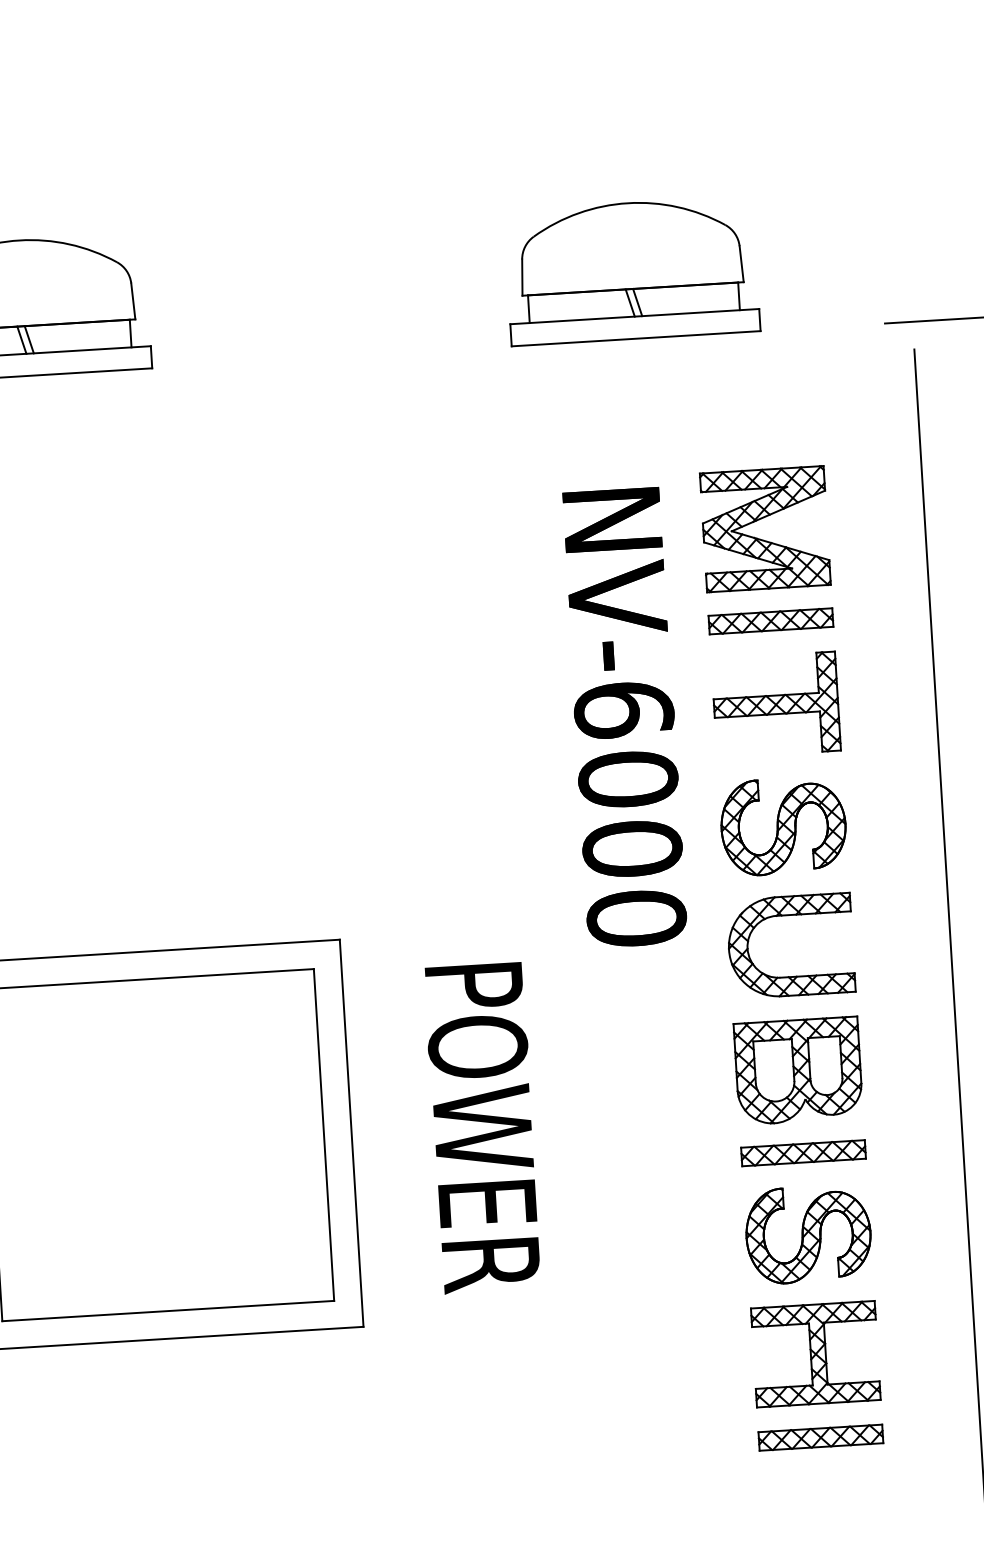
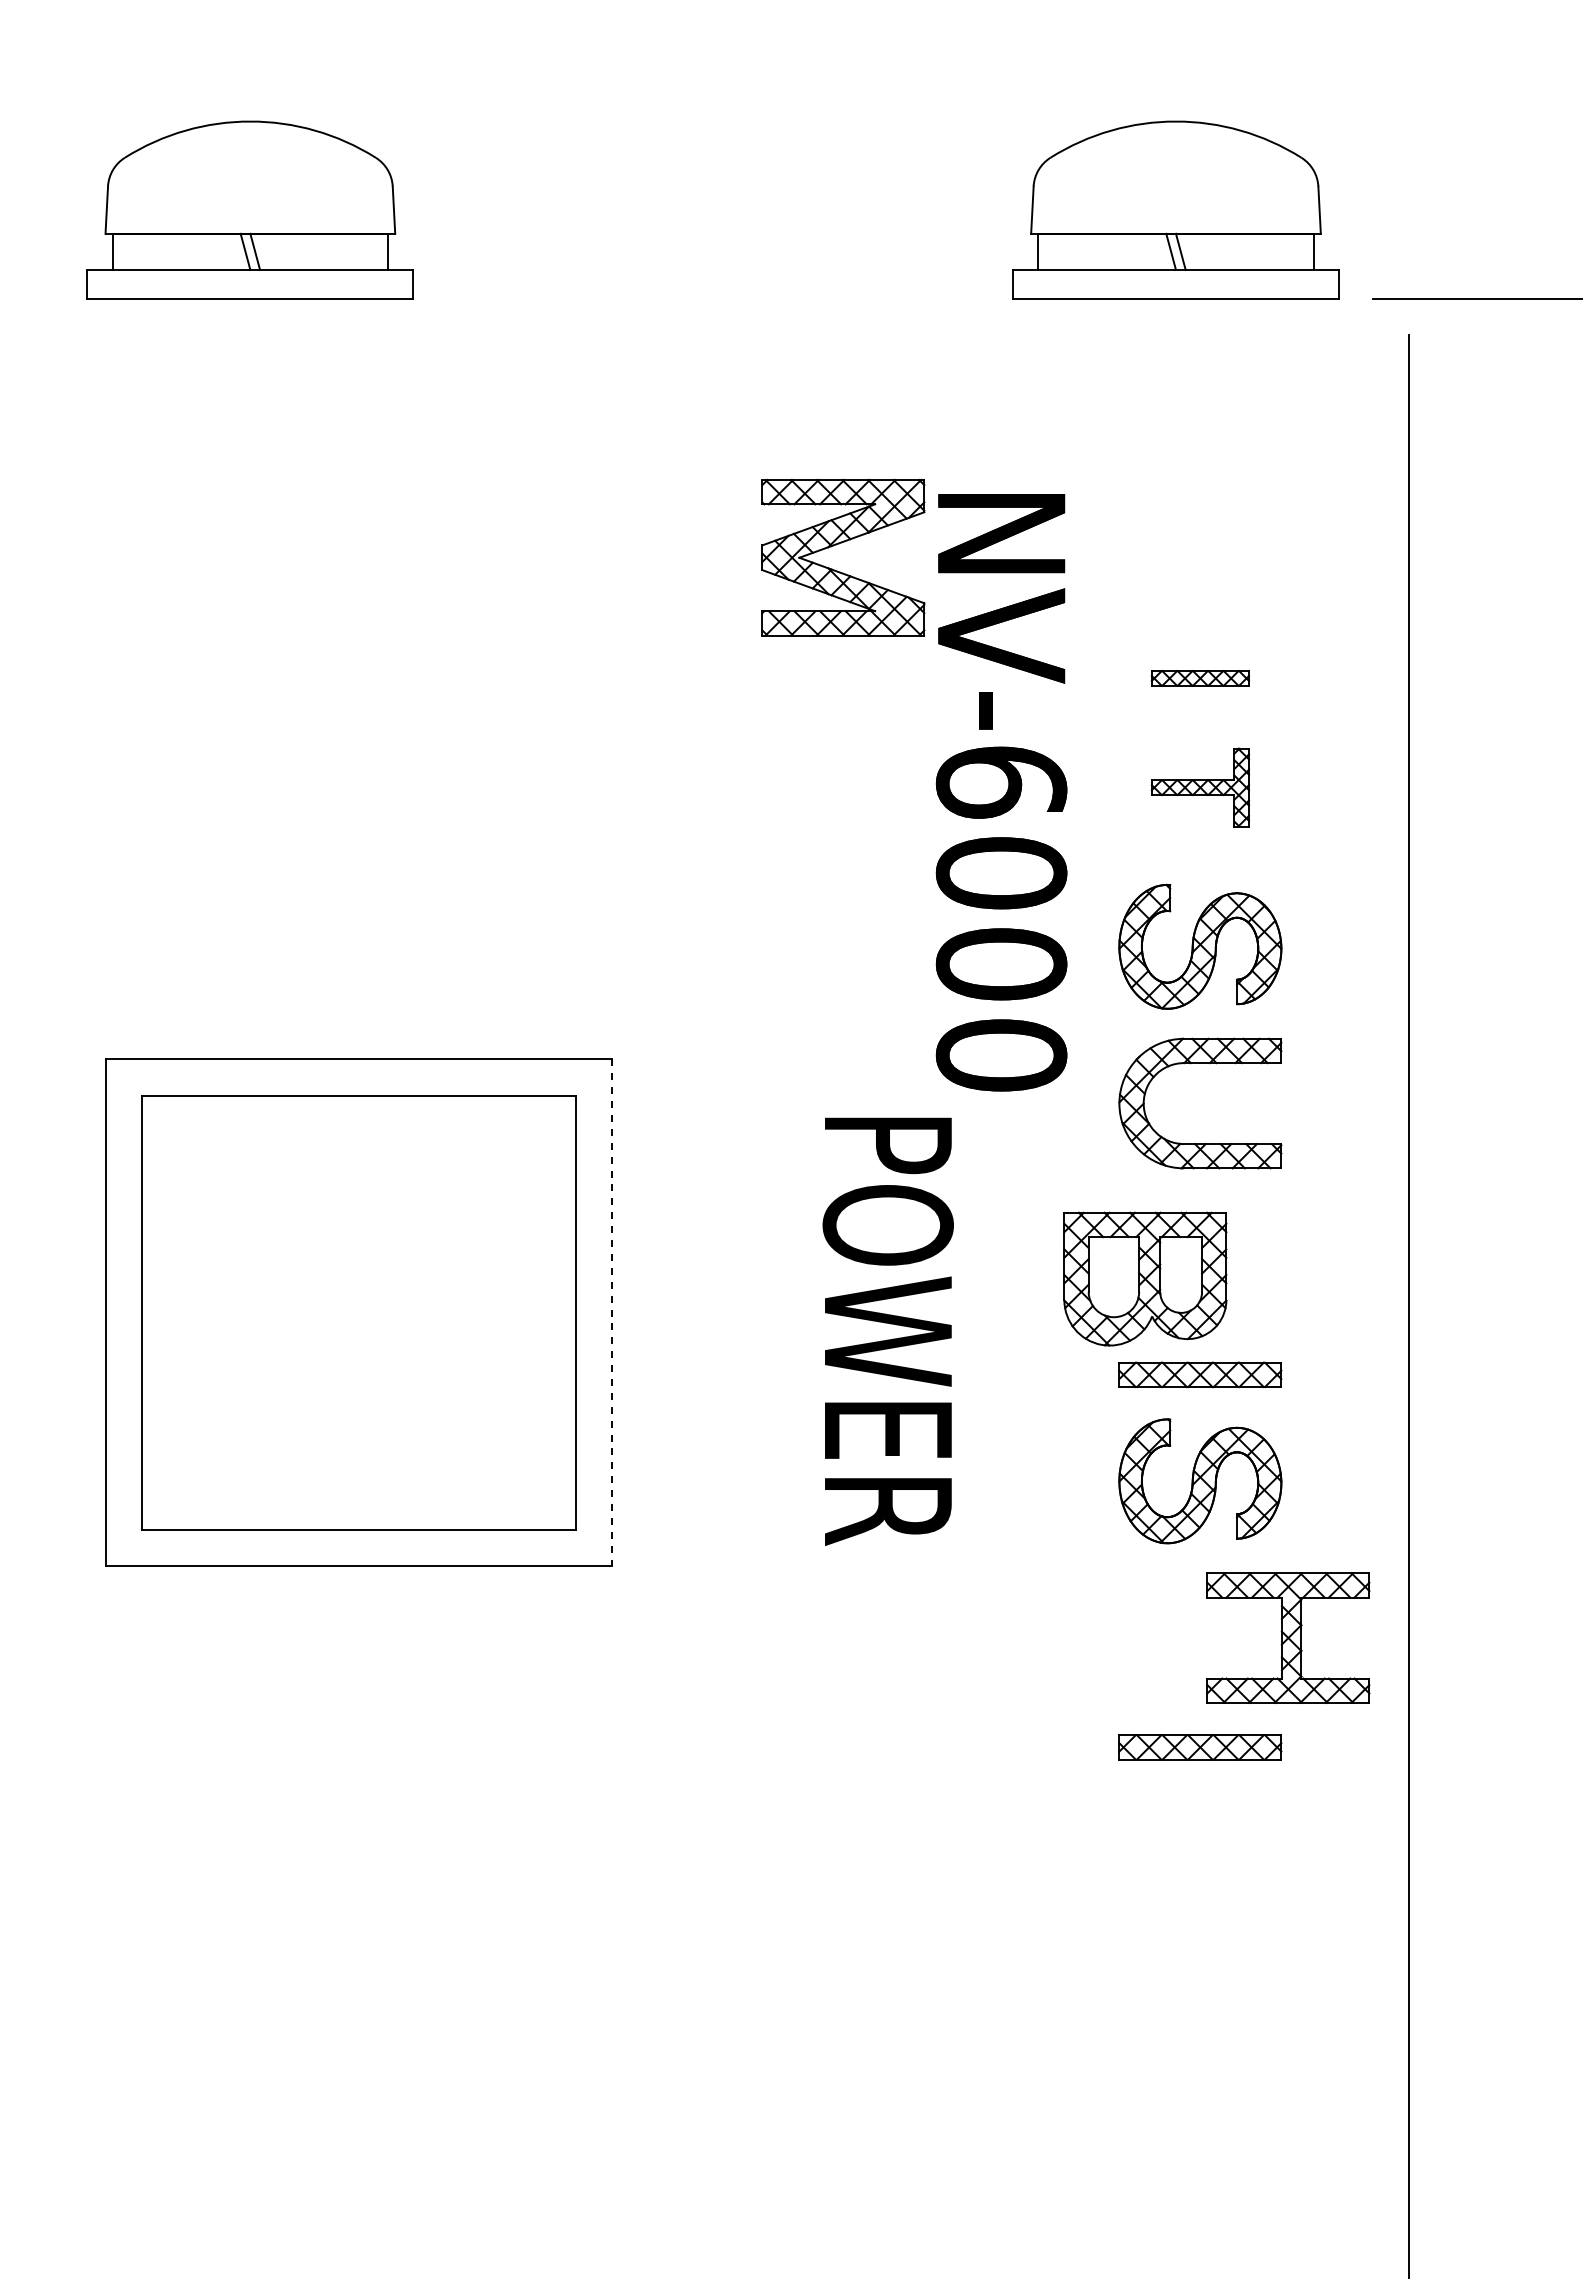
part: (631, 270) -> (1175, 209), moved
part: (761, 519) -> (839, 544), moved
part: (771, 621) -> (1200, 678), size x0.6
part: (776, 704) -> (1200, 787), size x0.6
part: (798, 1070) -> (1145, 1278), moved
text: (482, 1128) -> (887, 1331), moved
line: (351, 1133) -> (612, 1313), solid -> dashed
part: (815, 1353) -> (1288, 1637), moved

